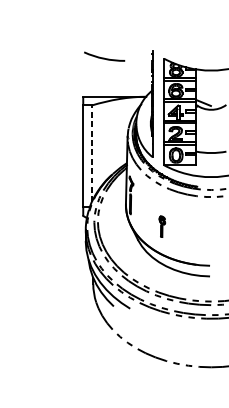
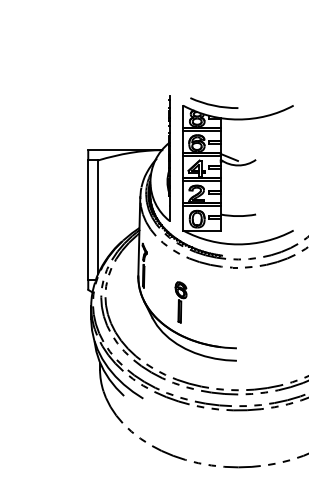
arc: (104, 57) -> (214, 104), moved
line: (91, 154) -> (98, 217), dashed -> solid
part: (161, 226) -> (180, 302), size x1.67

